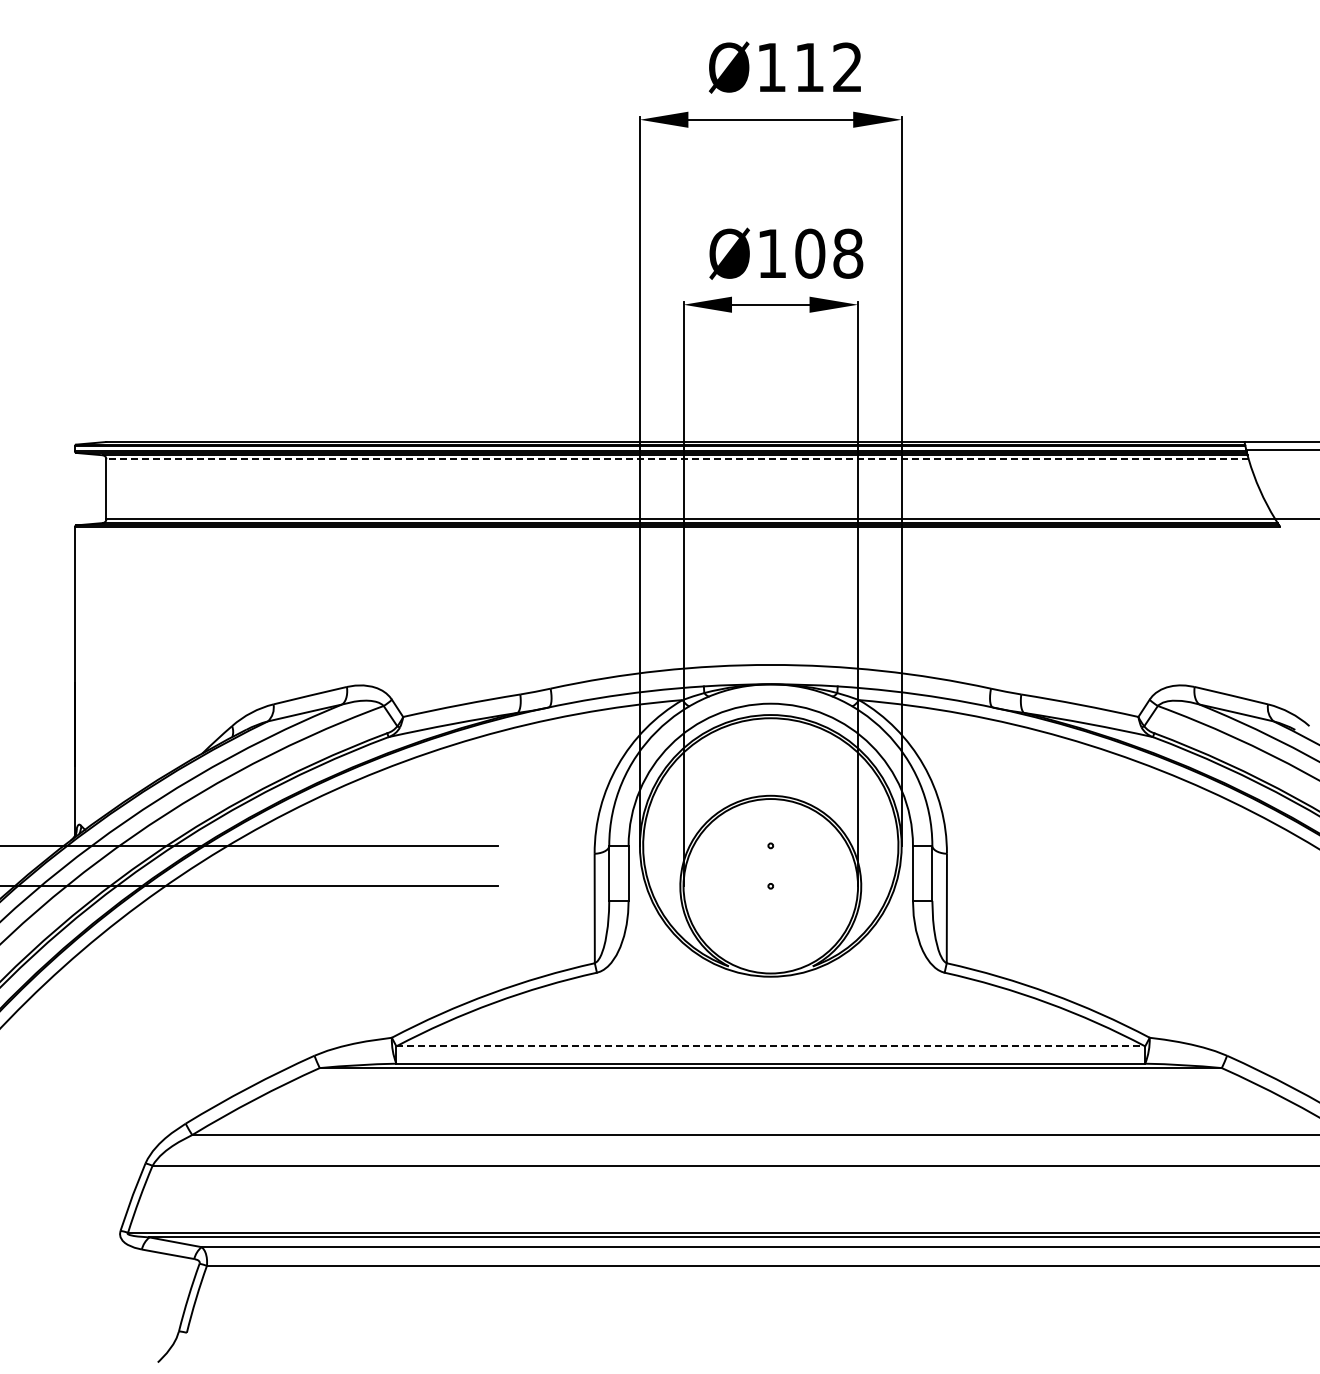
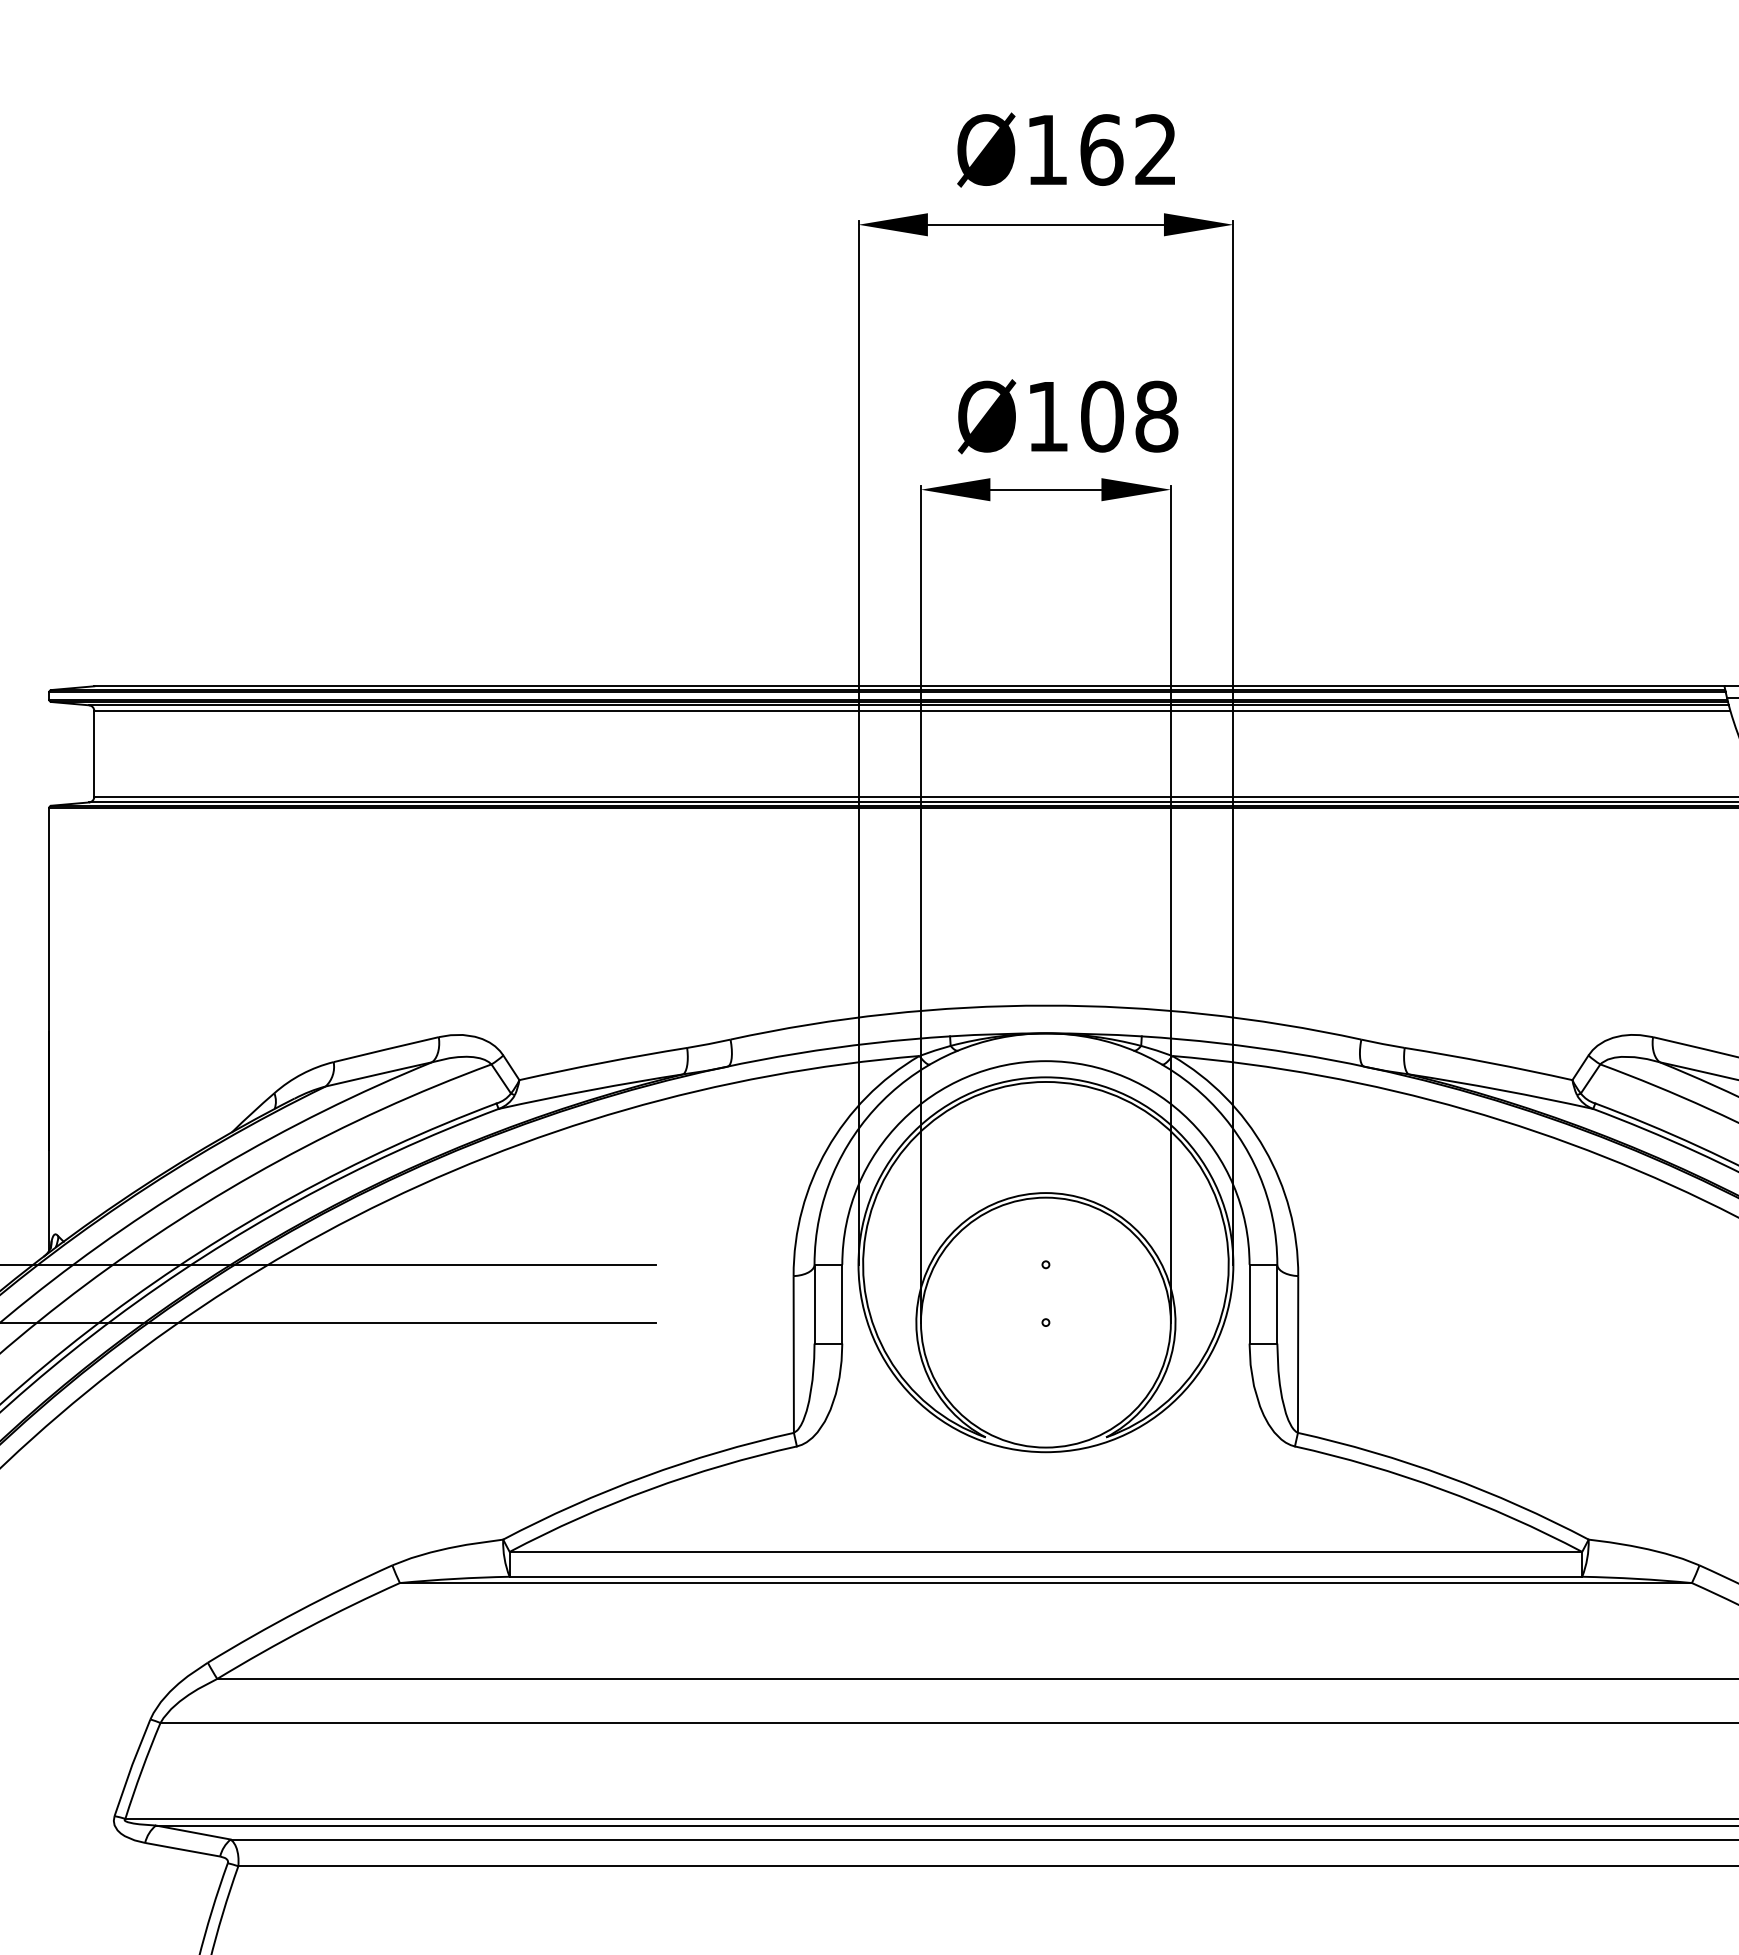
text: (809, 67) -> (1101, 149), Ø112 -> Ø162
line: (677, 459) -> (912, 711), dashed -> solid
line: (771, 1046) -> (1046, 1552), dashed -> solid

